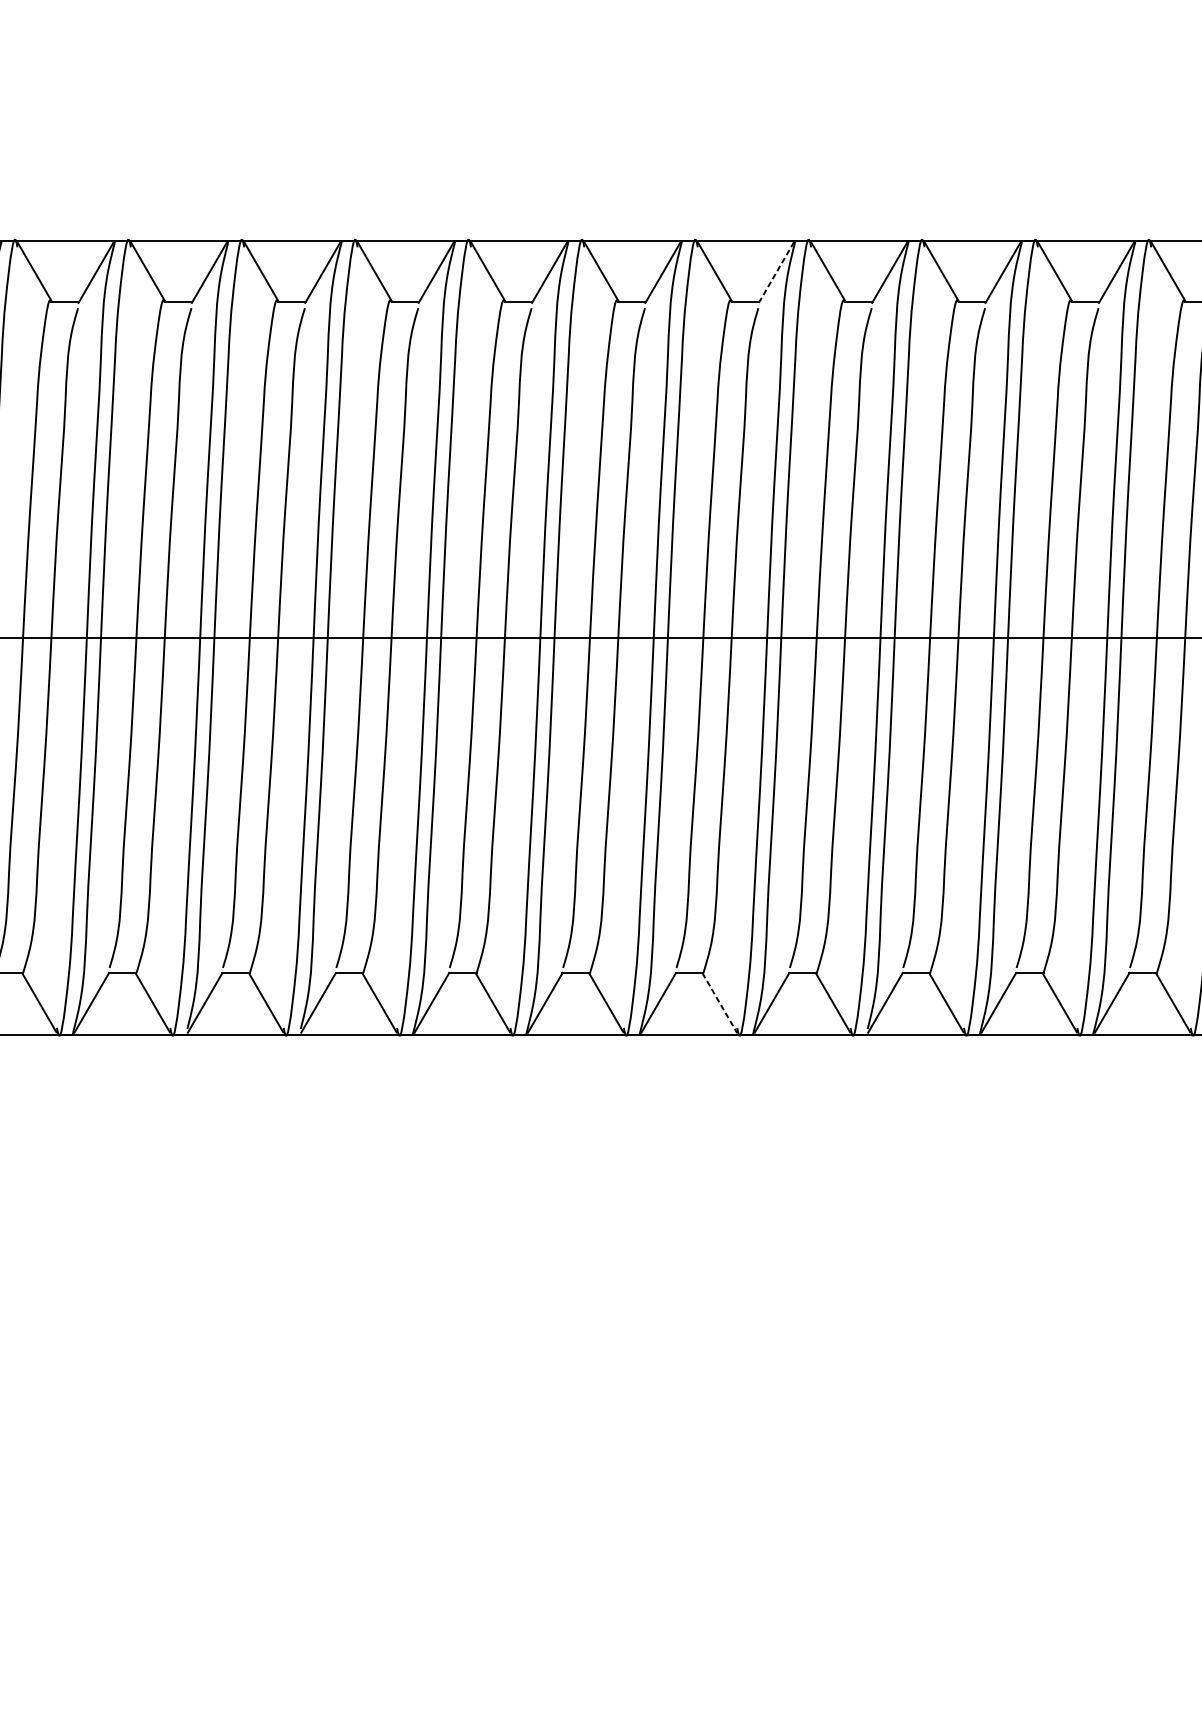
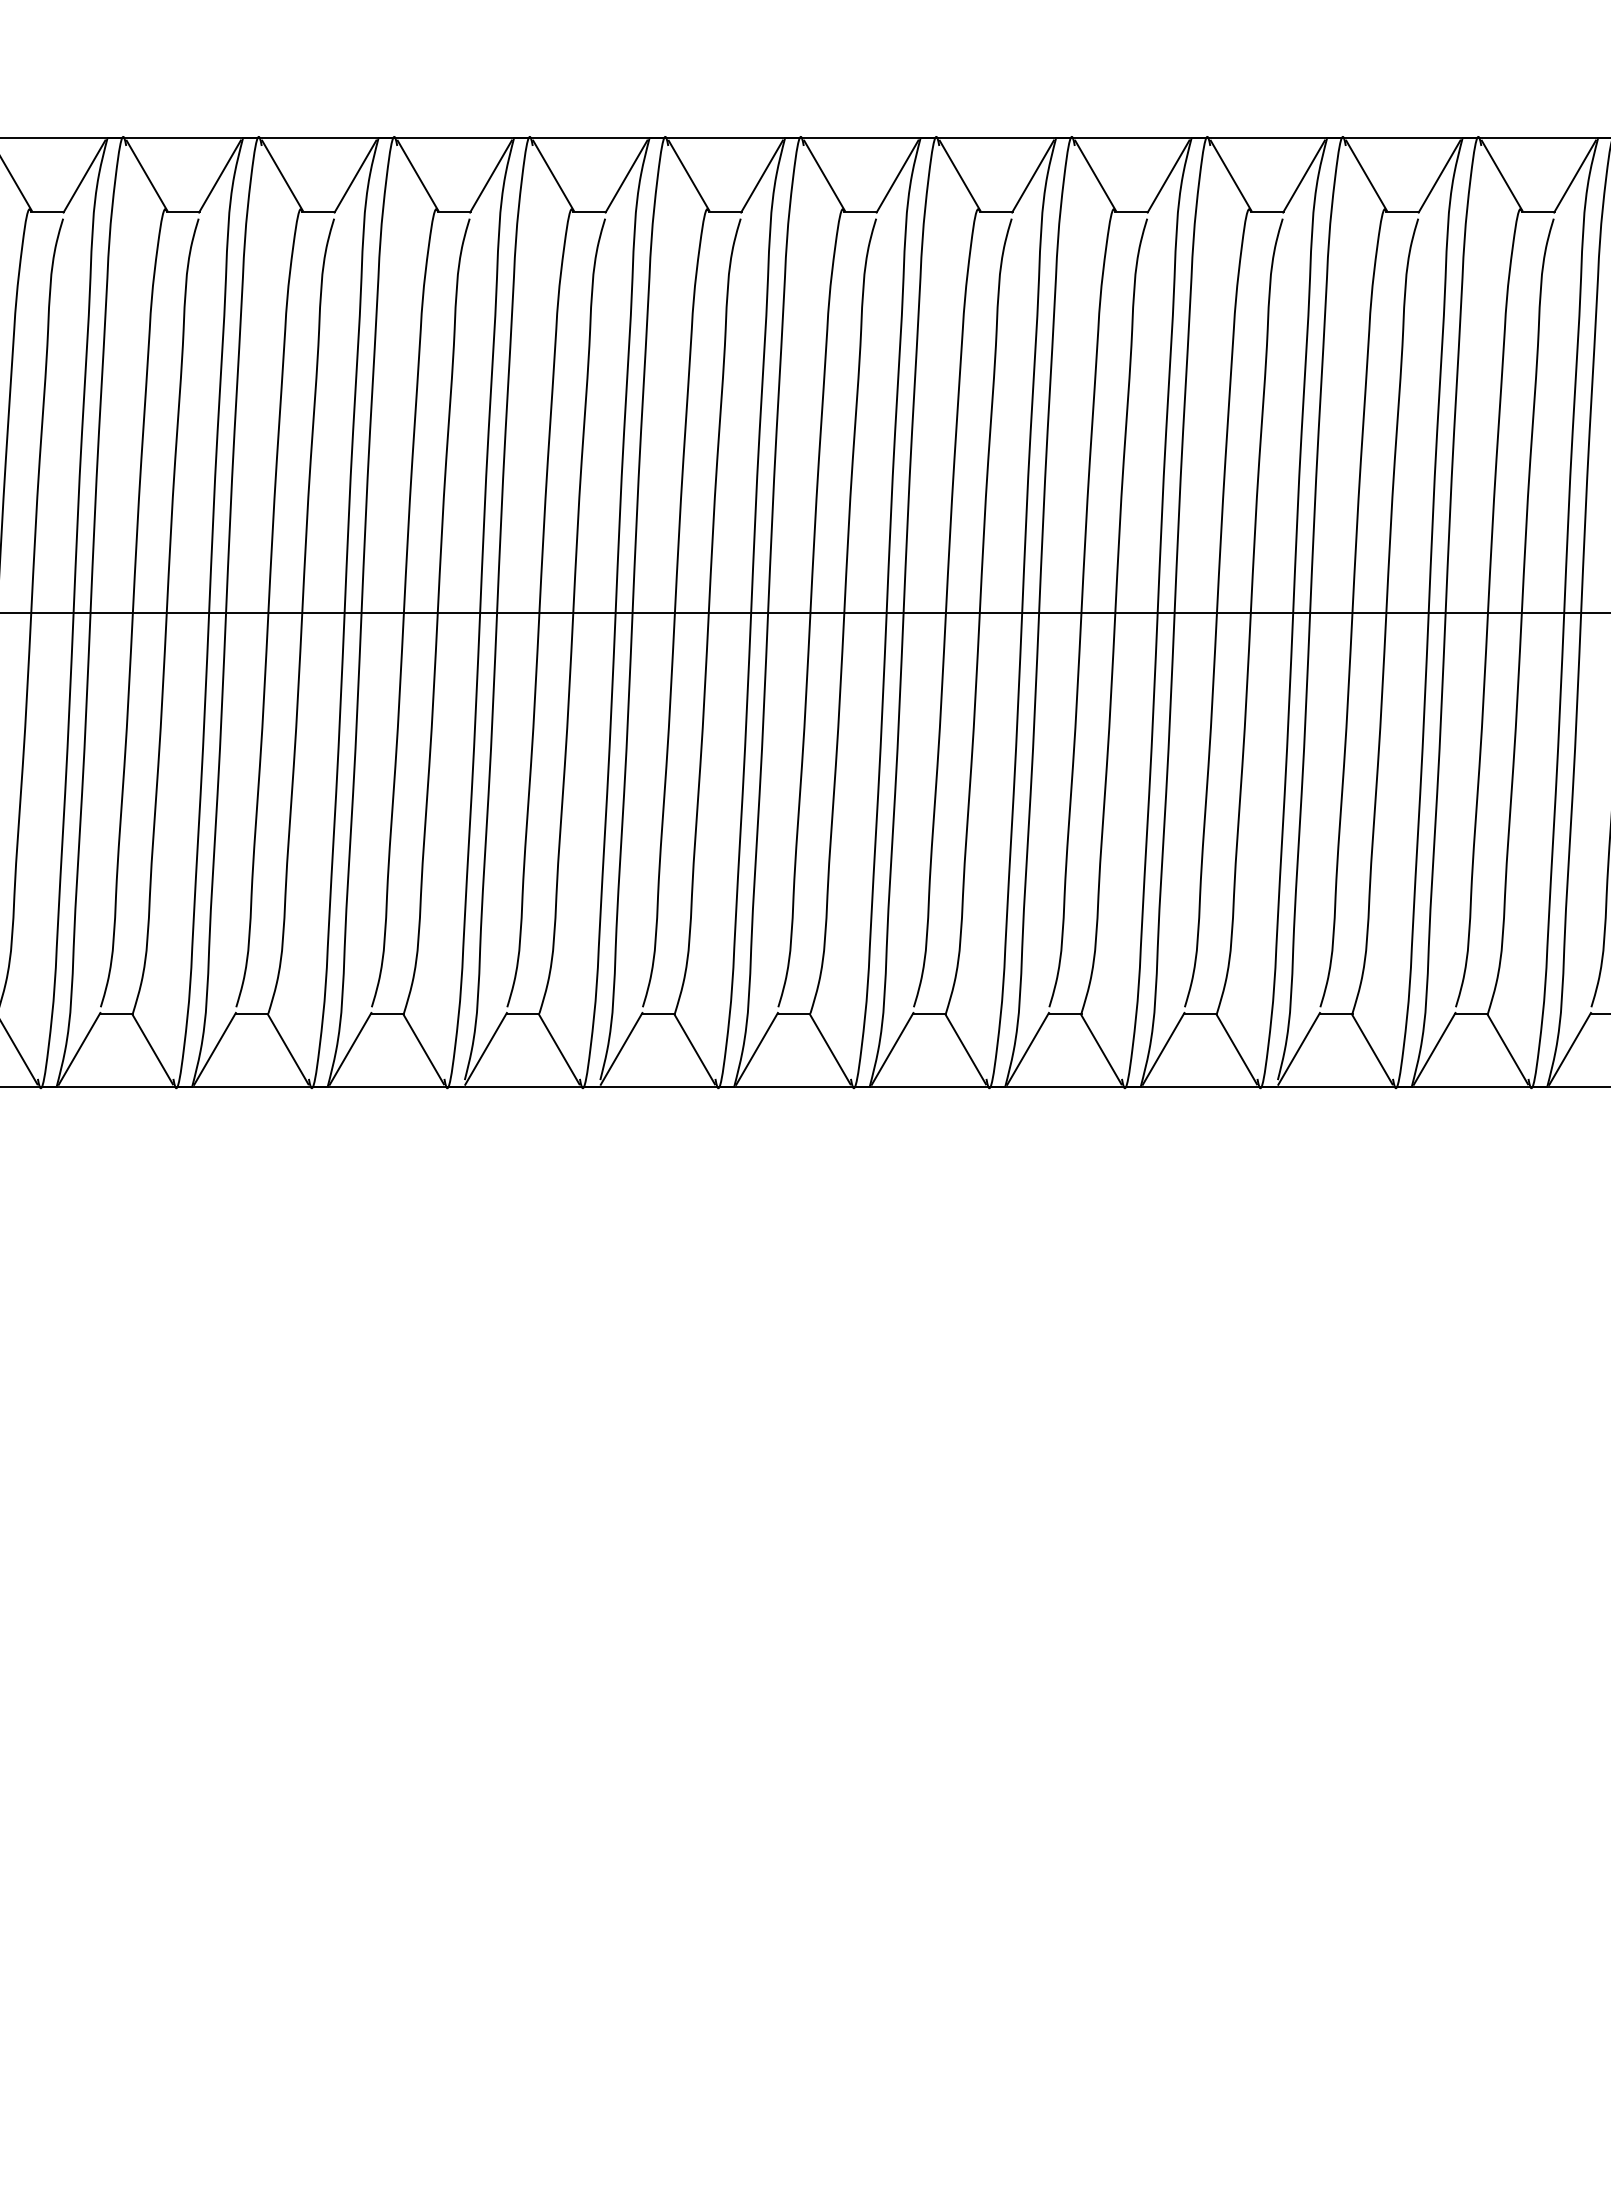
line: (776, 272) -> (1168, 176), dashed -> solid
line: (720, 1003) -> (1101, 1049), dashed -> solid

